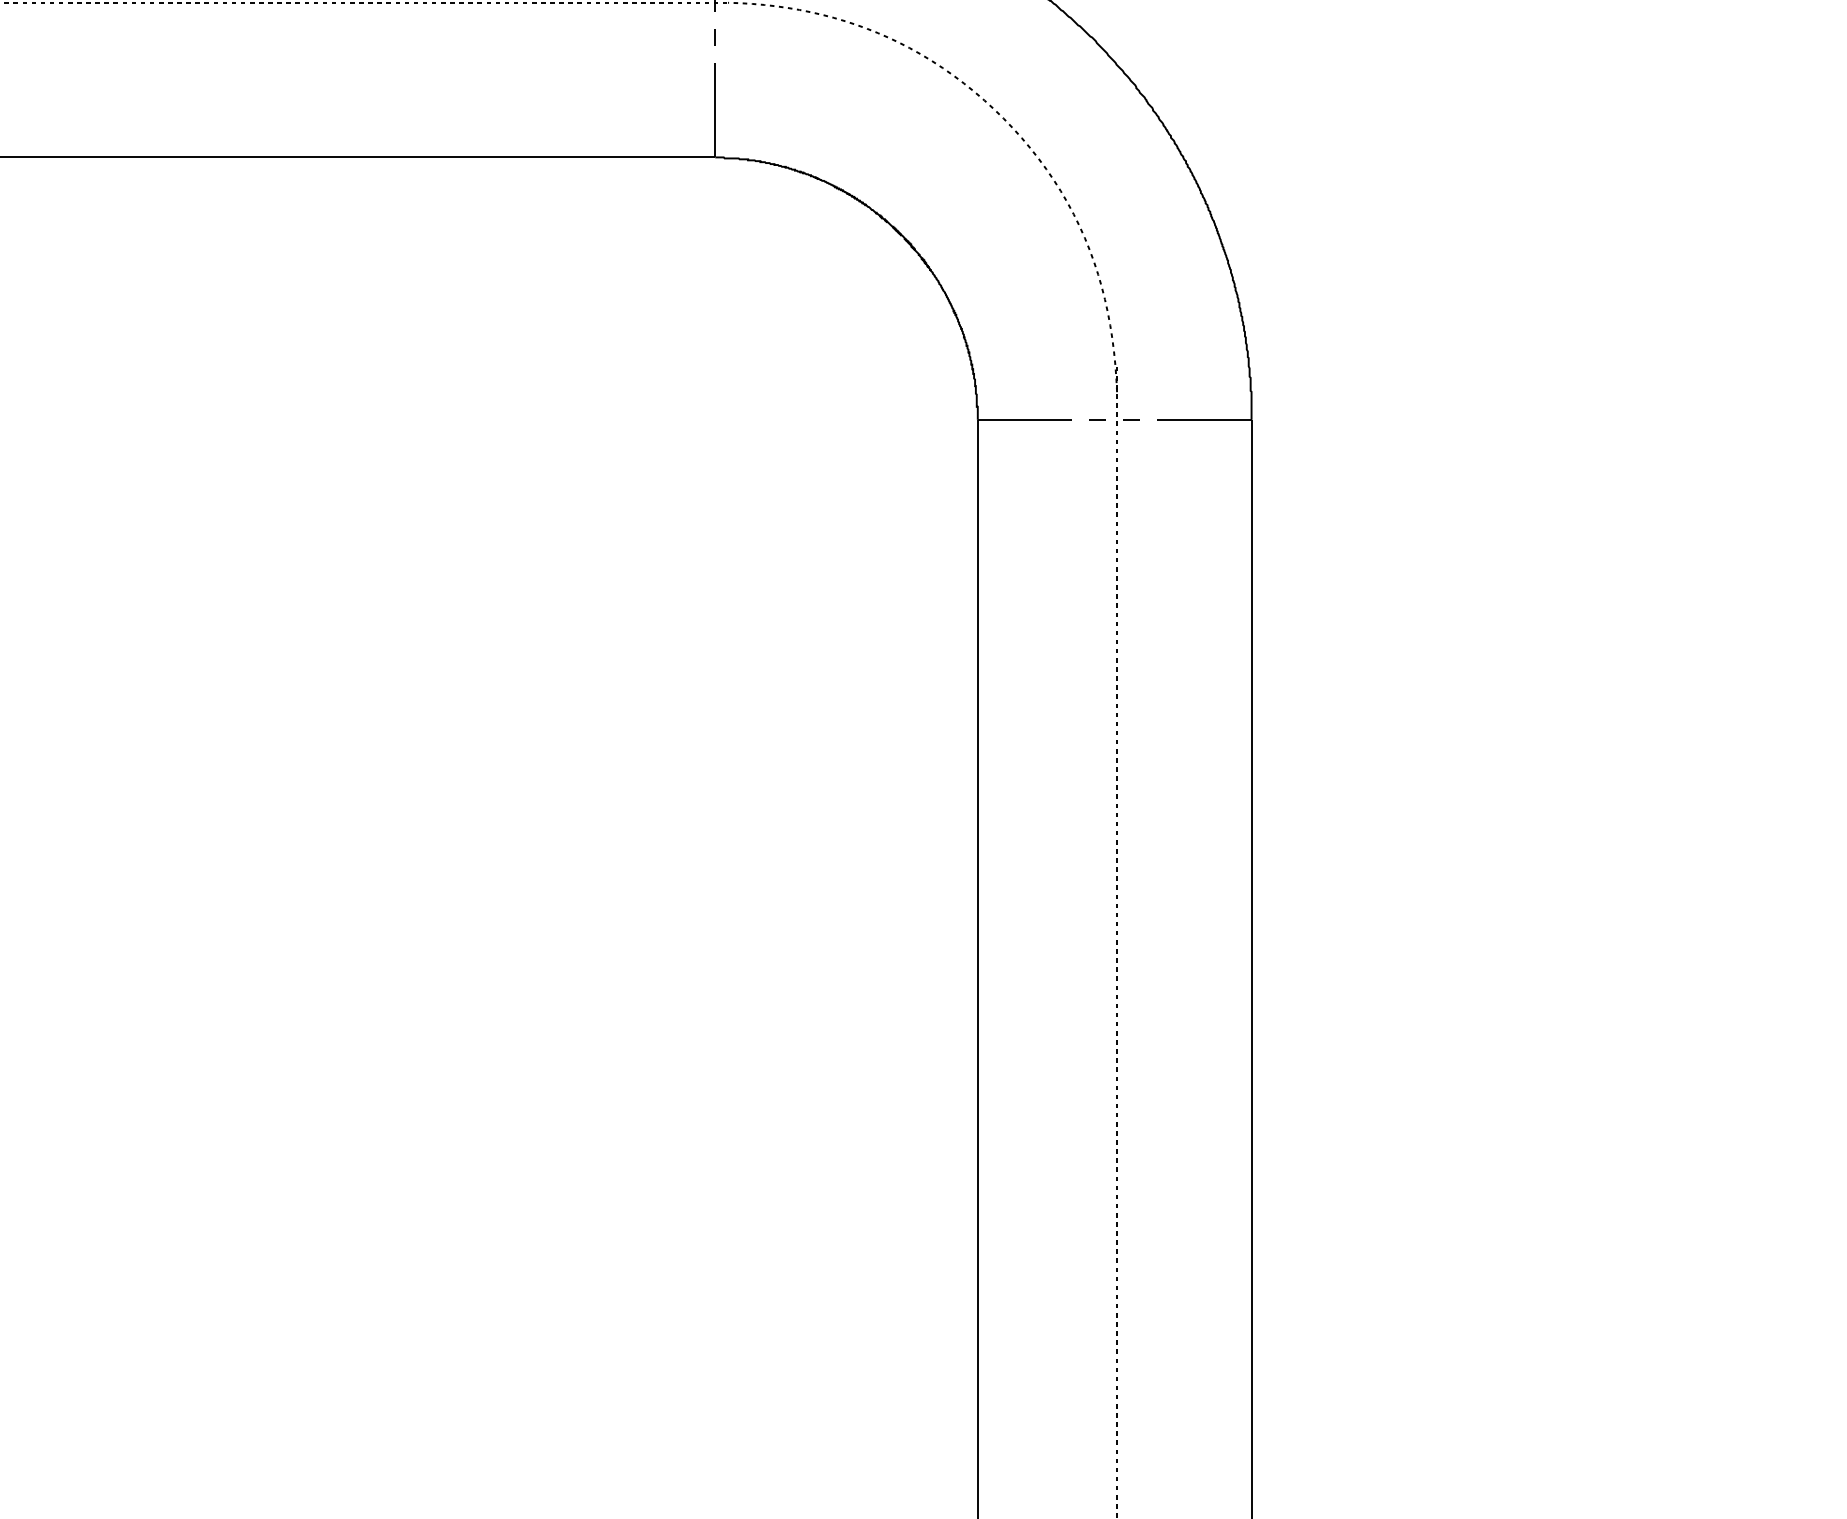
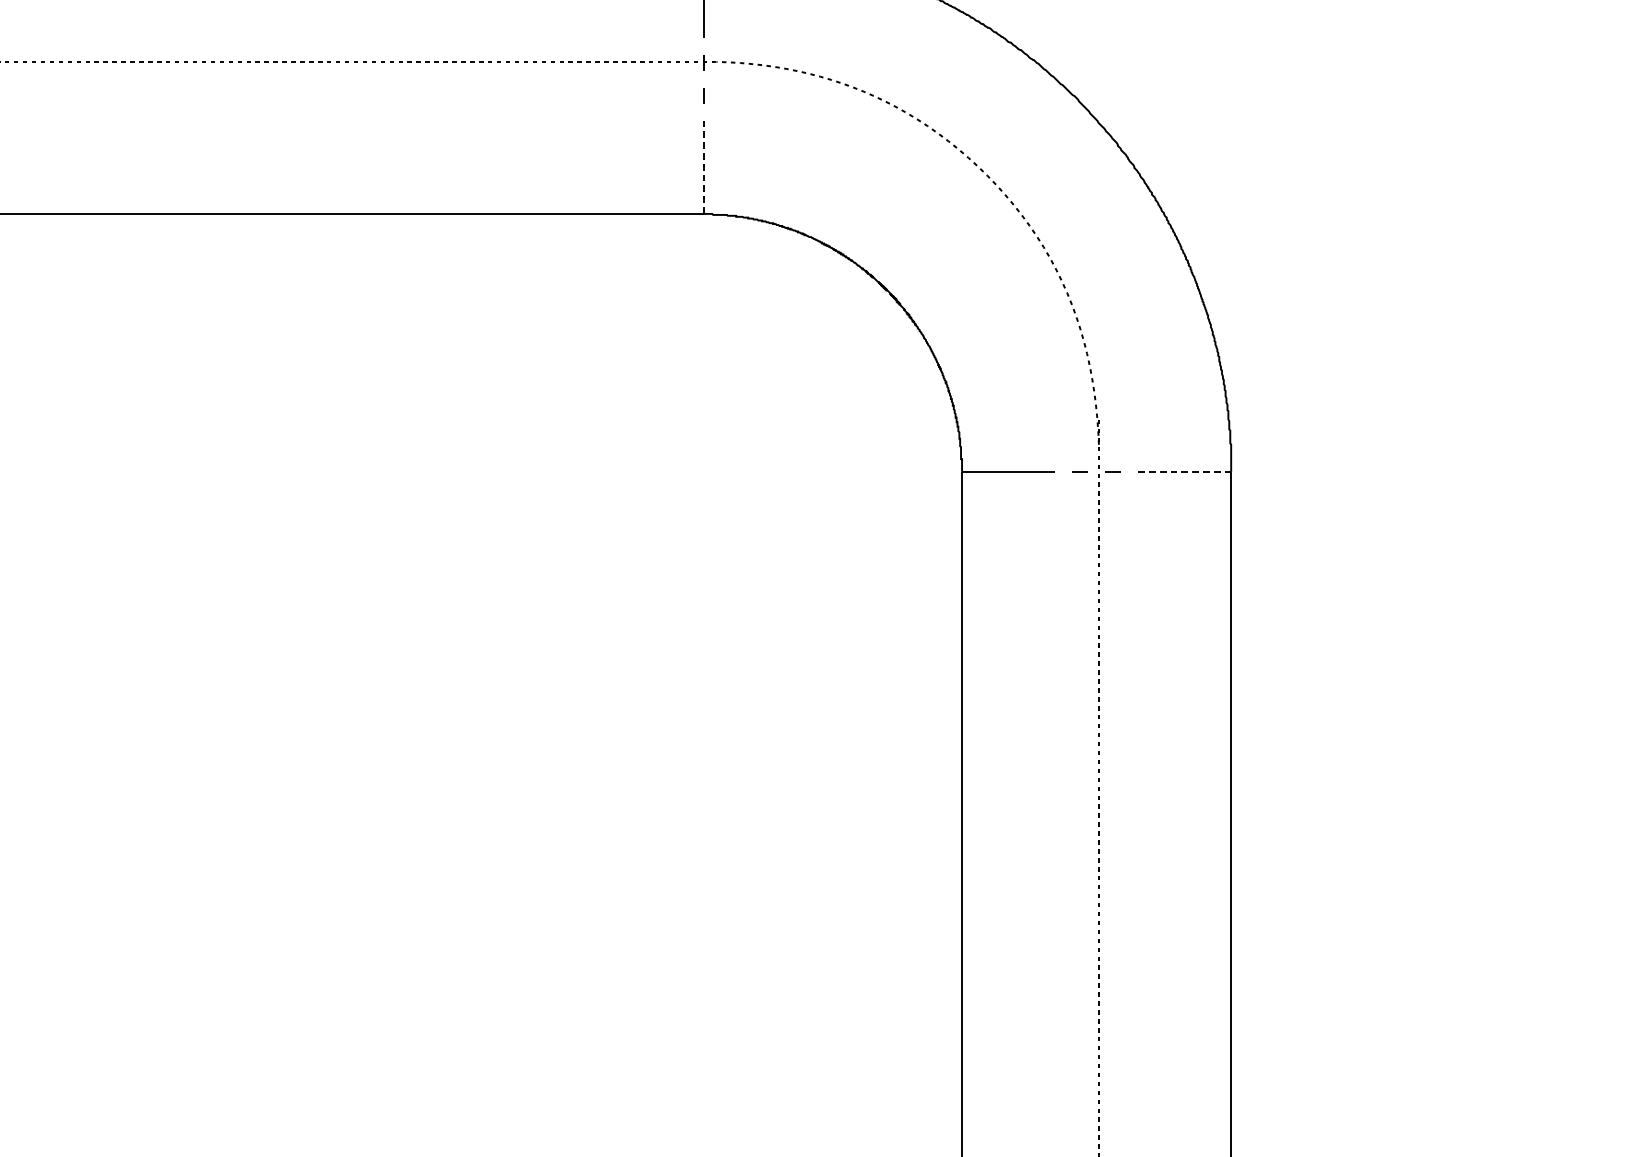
line: (715, 109) -> (704, 166), solid -> dashed
line: (1204, 419) -> (1184, 471), solid -> dashed

